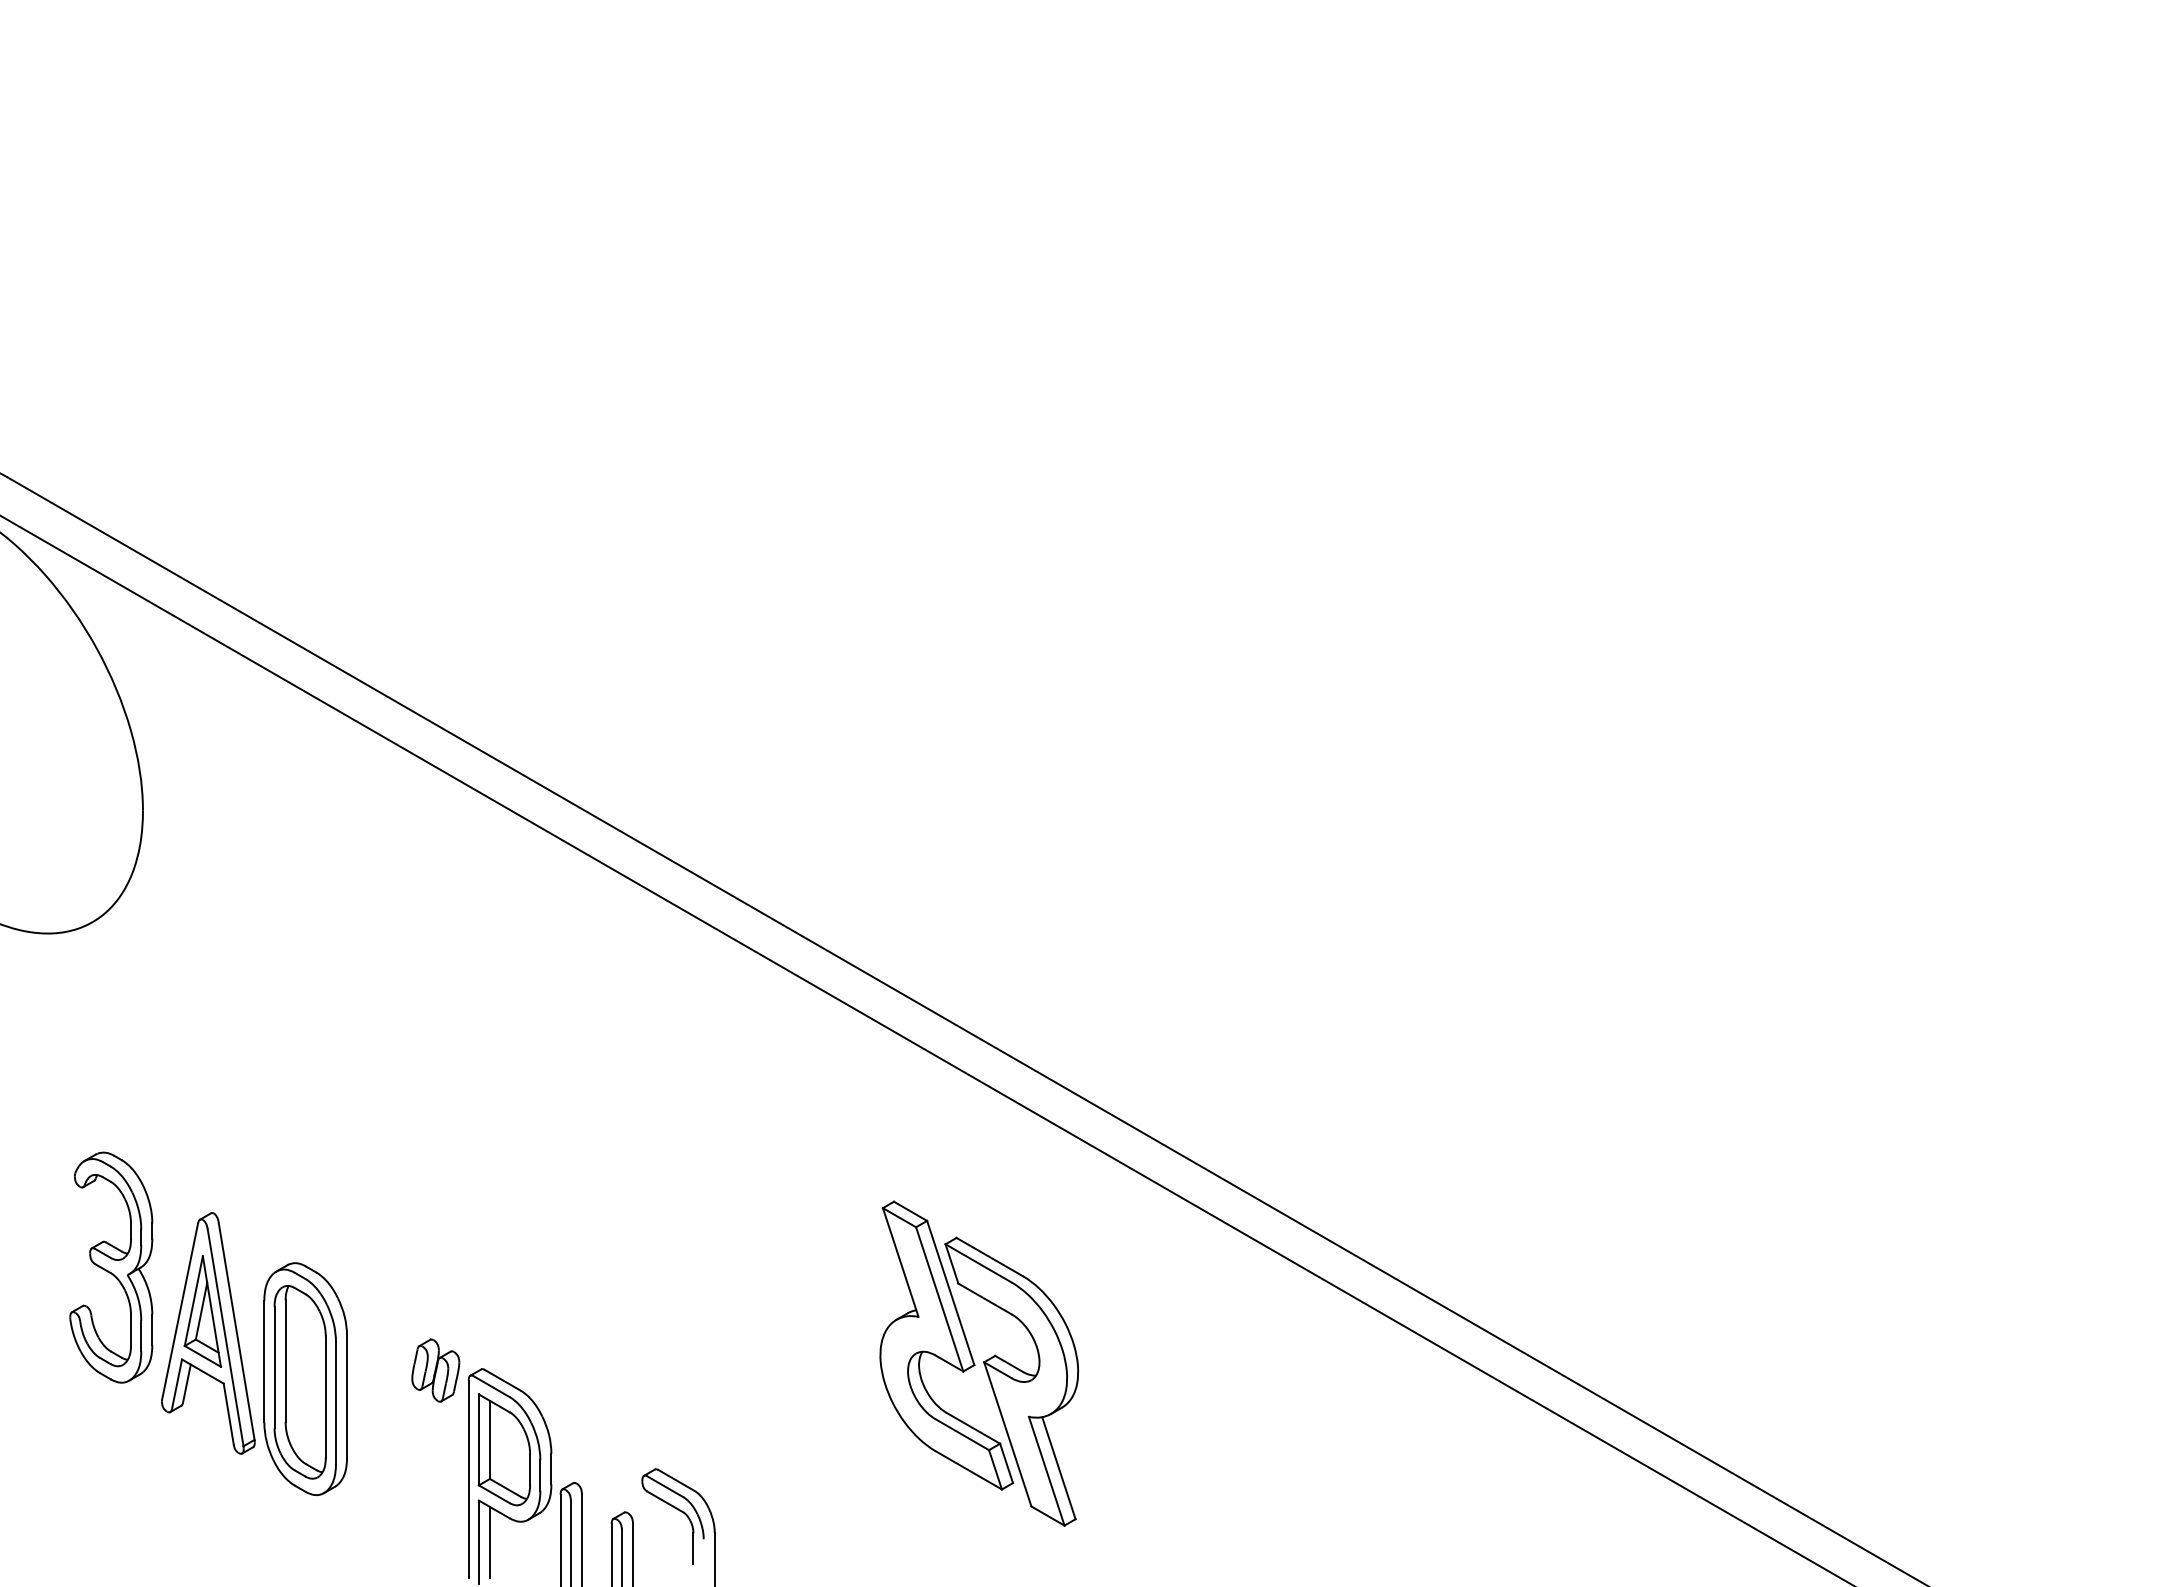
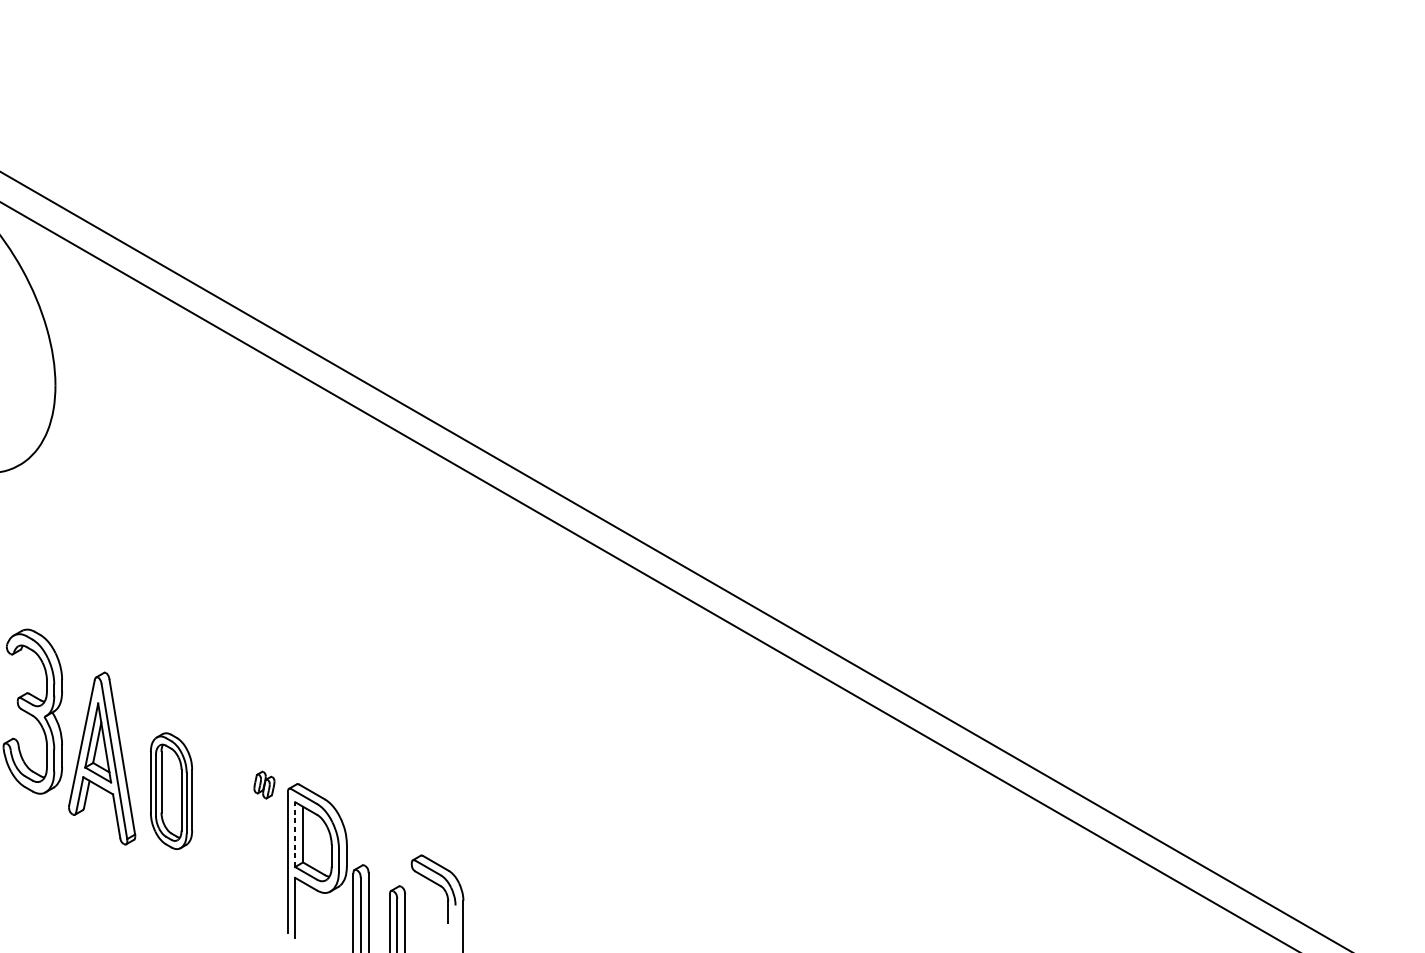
part: (979, 1363) -> (652, 780), removed
part: (435, 1370) -> (264, 785), size x0.6
part: (305, 1378) -> (171, 790), size x0.7
line: (478, 1439) -> (294, 834), solid -> dashed
line: (489, 1541) -> (302, 907), removed

